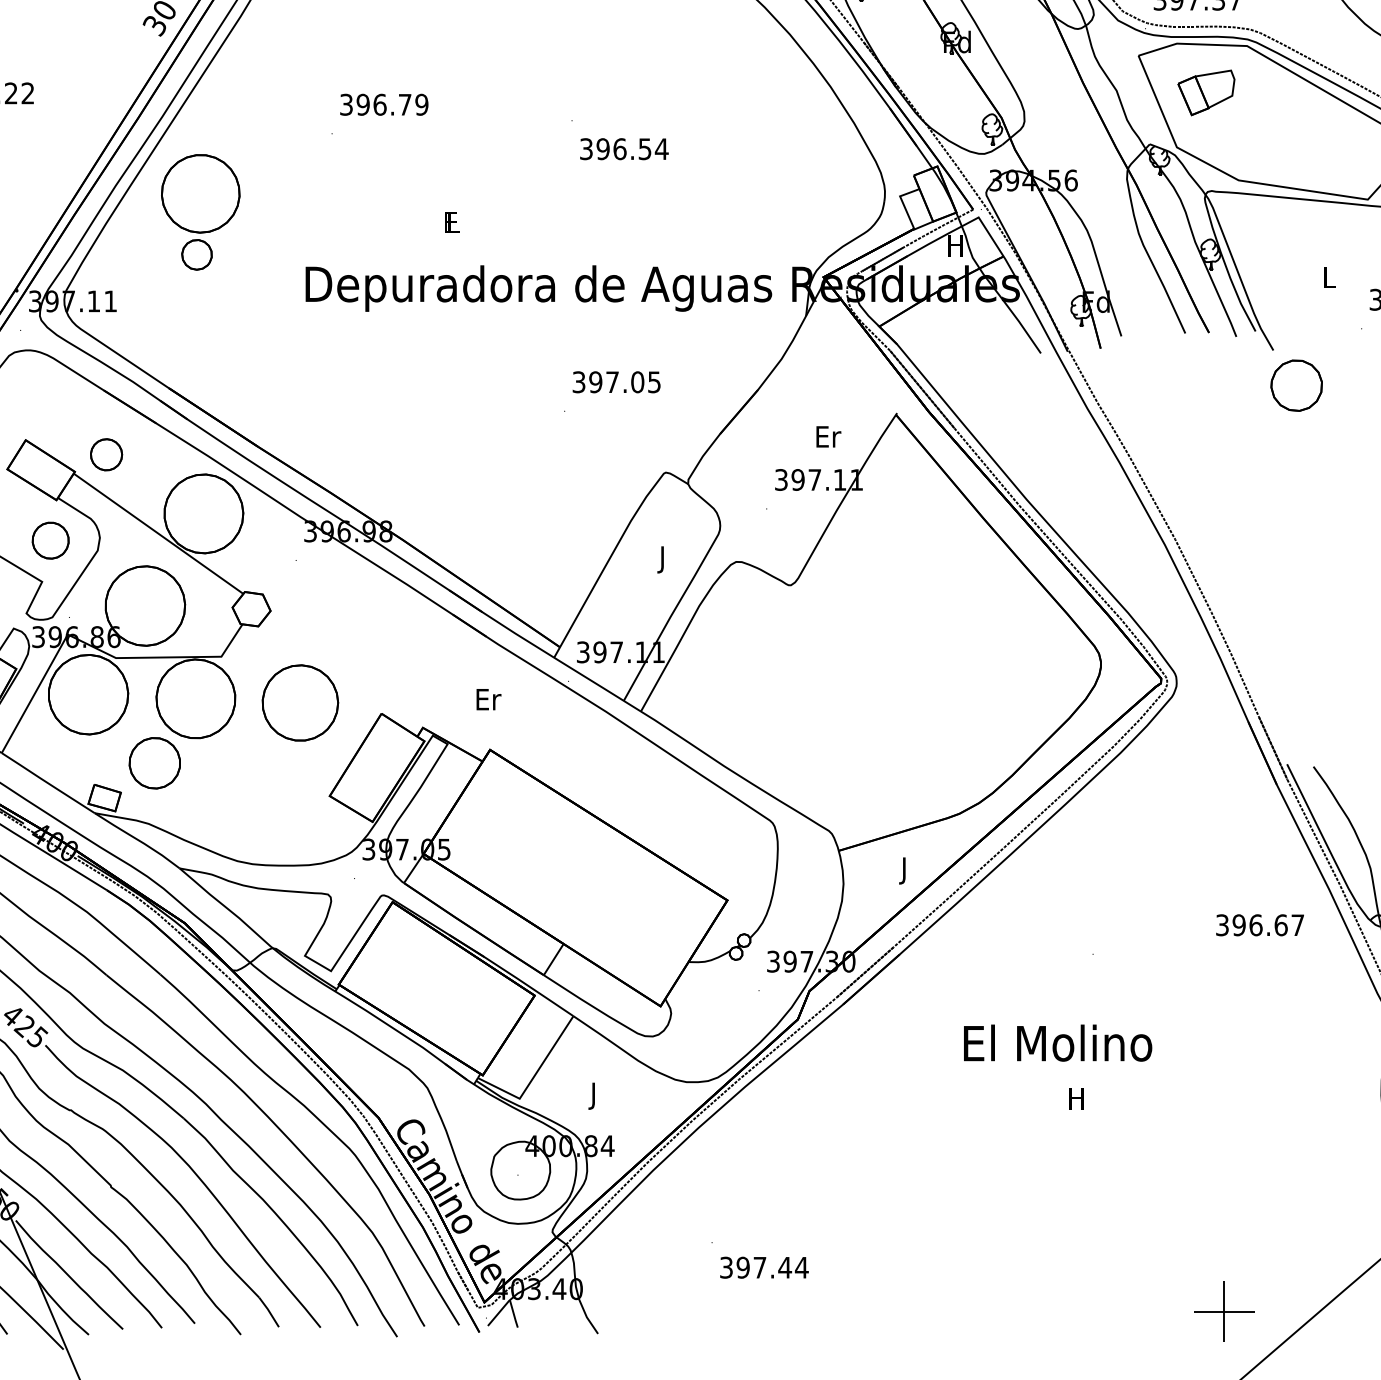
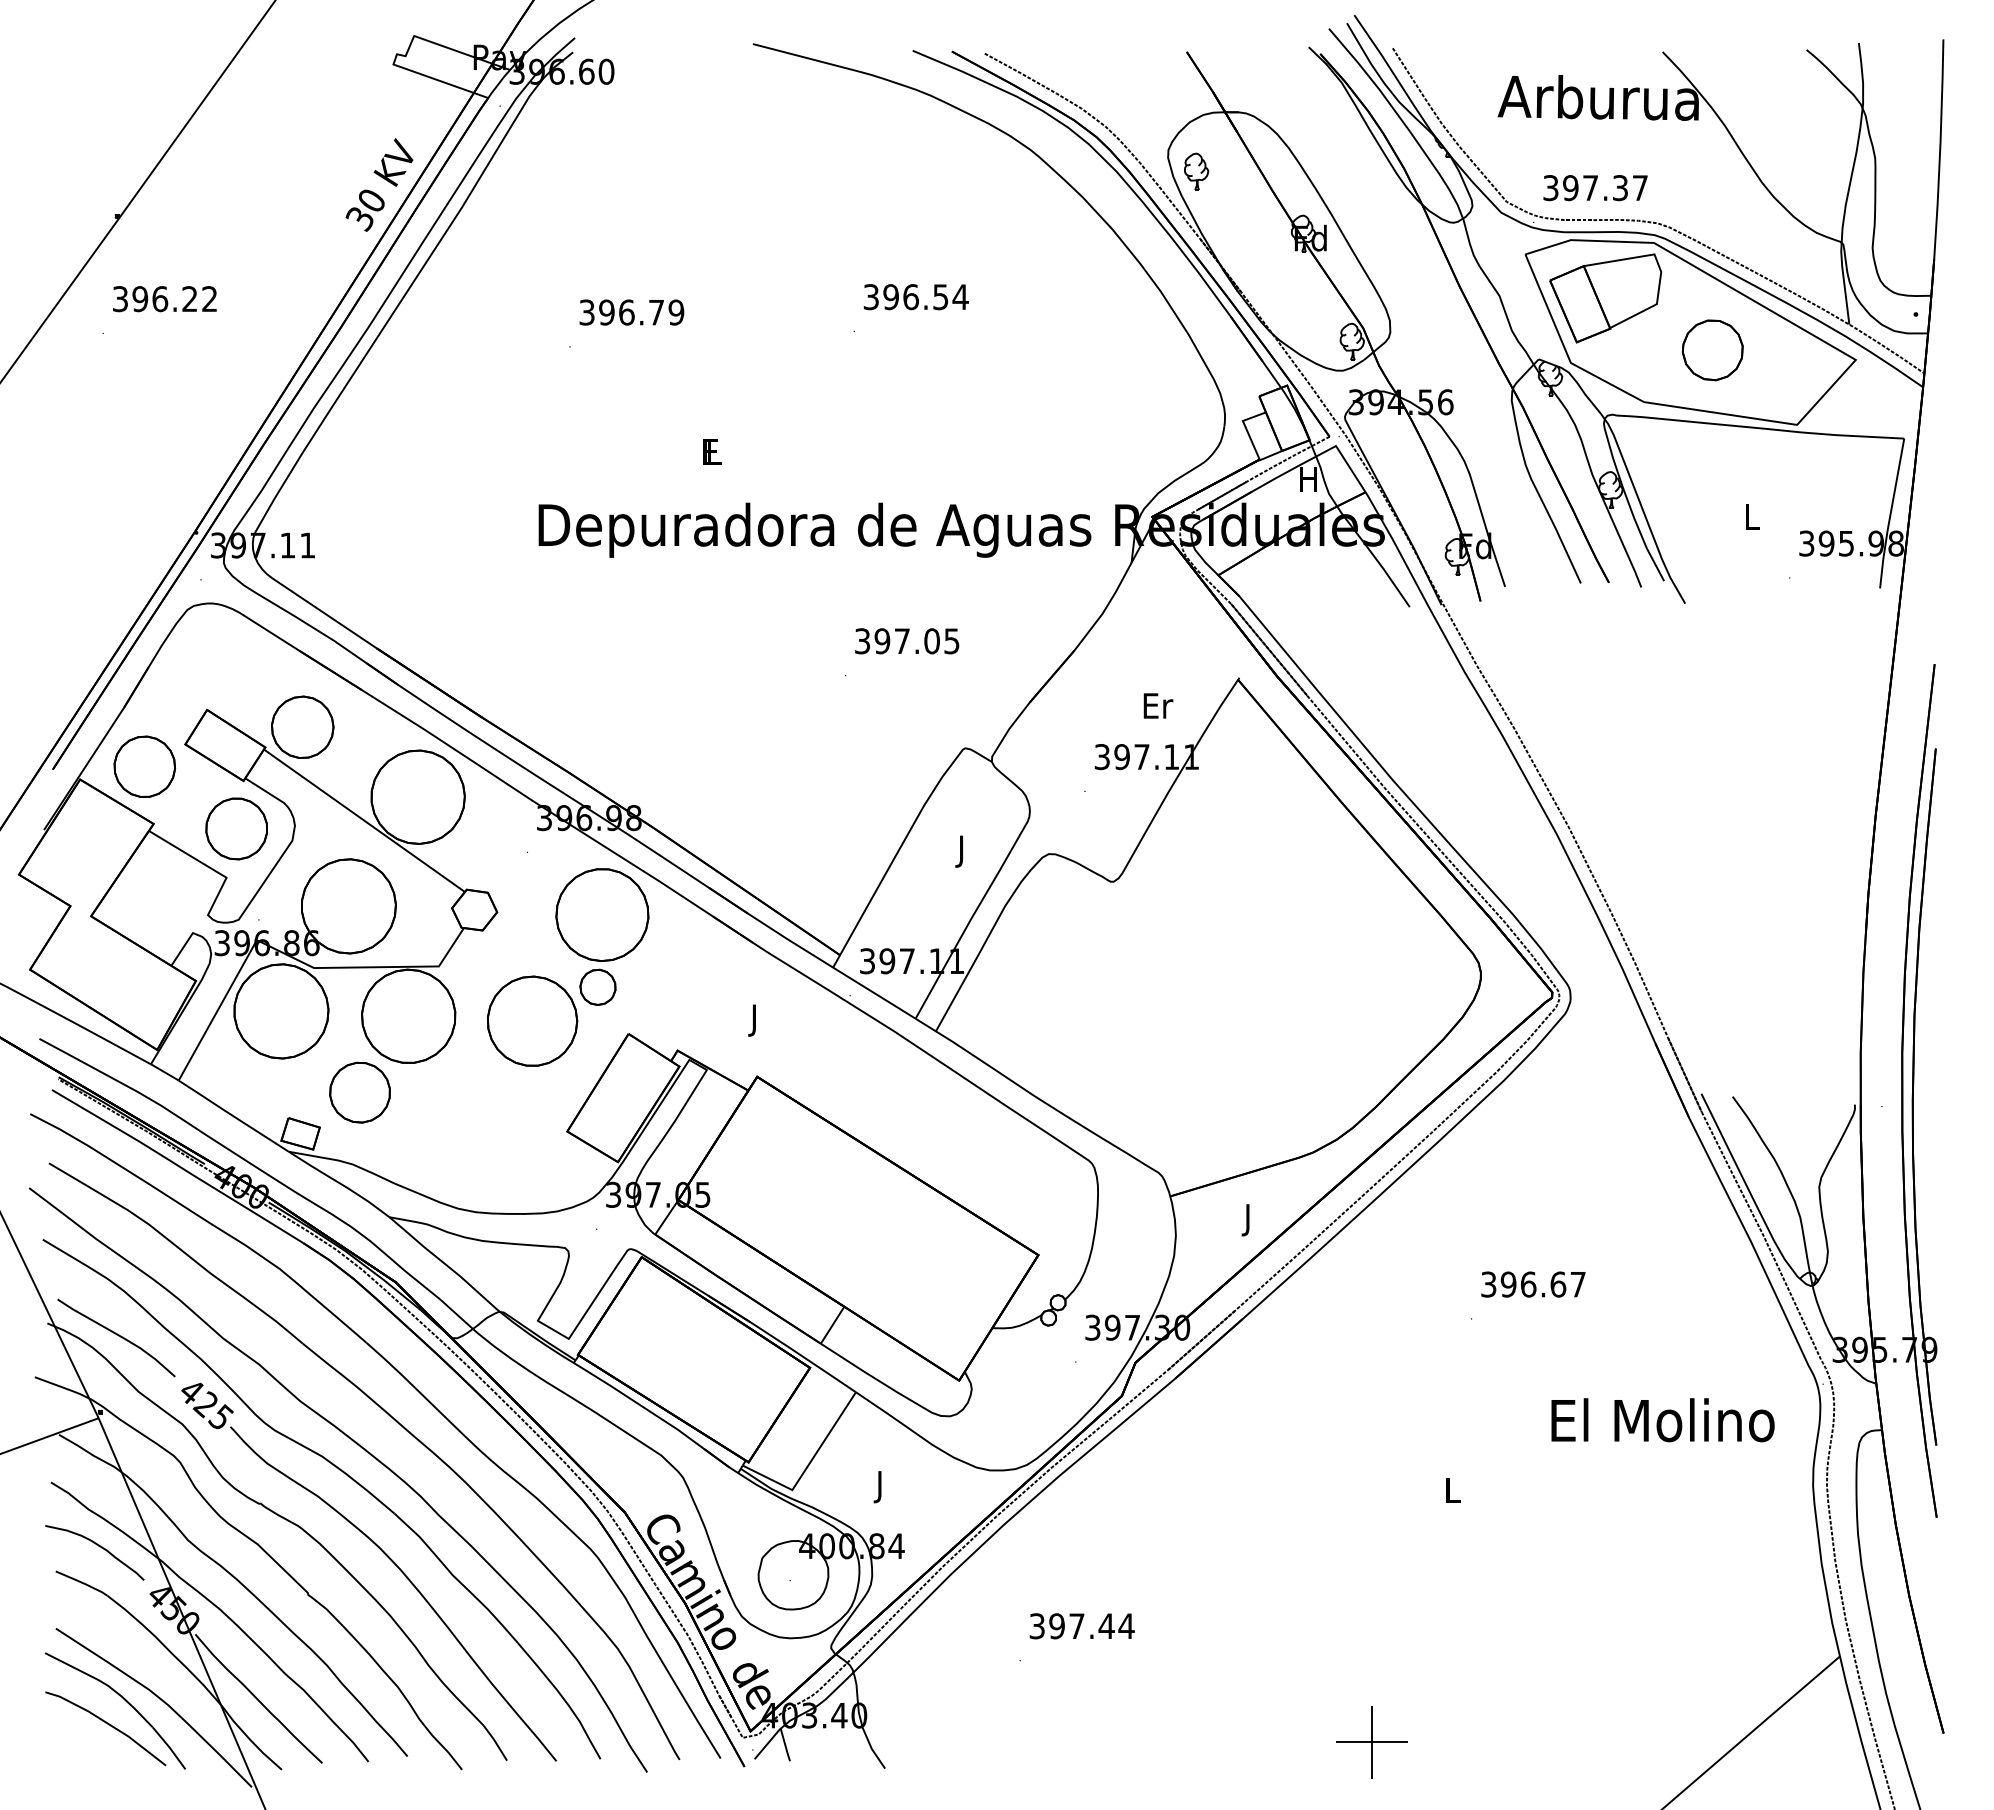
part: (1206, 92) -> (1605, 298), size x1.67
text: (623, 149) -> (915, 297), moved
part: (200, 211) -> (602, 936), moved
part: (1296, 385) -> (1712, 350), moved
part: (106, 454) -> (302, 726), size x1.67
part: (50, 540) -> (236, 828), size x1.43
text: (488, 702) -> (755, 1020), Er -> J
text: (1260, 925) -> (1533, 1284), moved
text: (1057, 1043) -> (1662, 1420), moved
text: (1076, 1099) -> (1451, 1490), H -> L
text: (763, 1267) -> (1081, 1626), moved
part: (1223, 1311) -> (1371, 1742), moved

